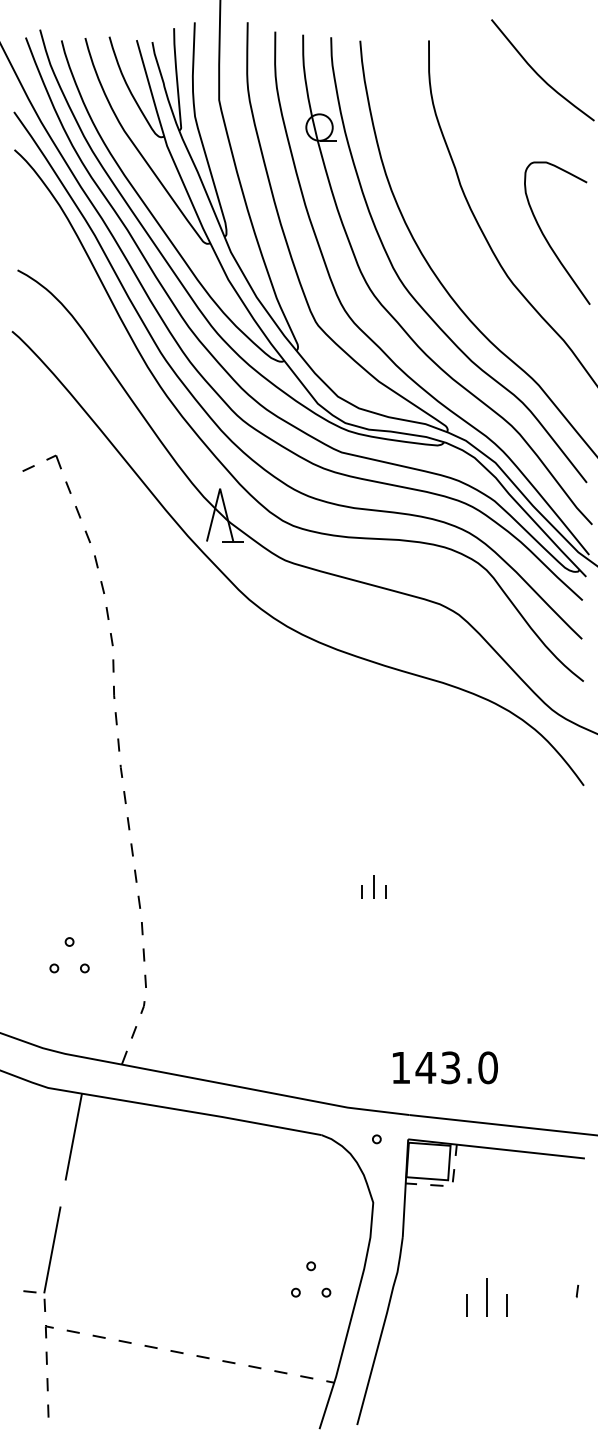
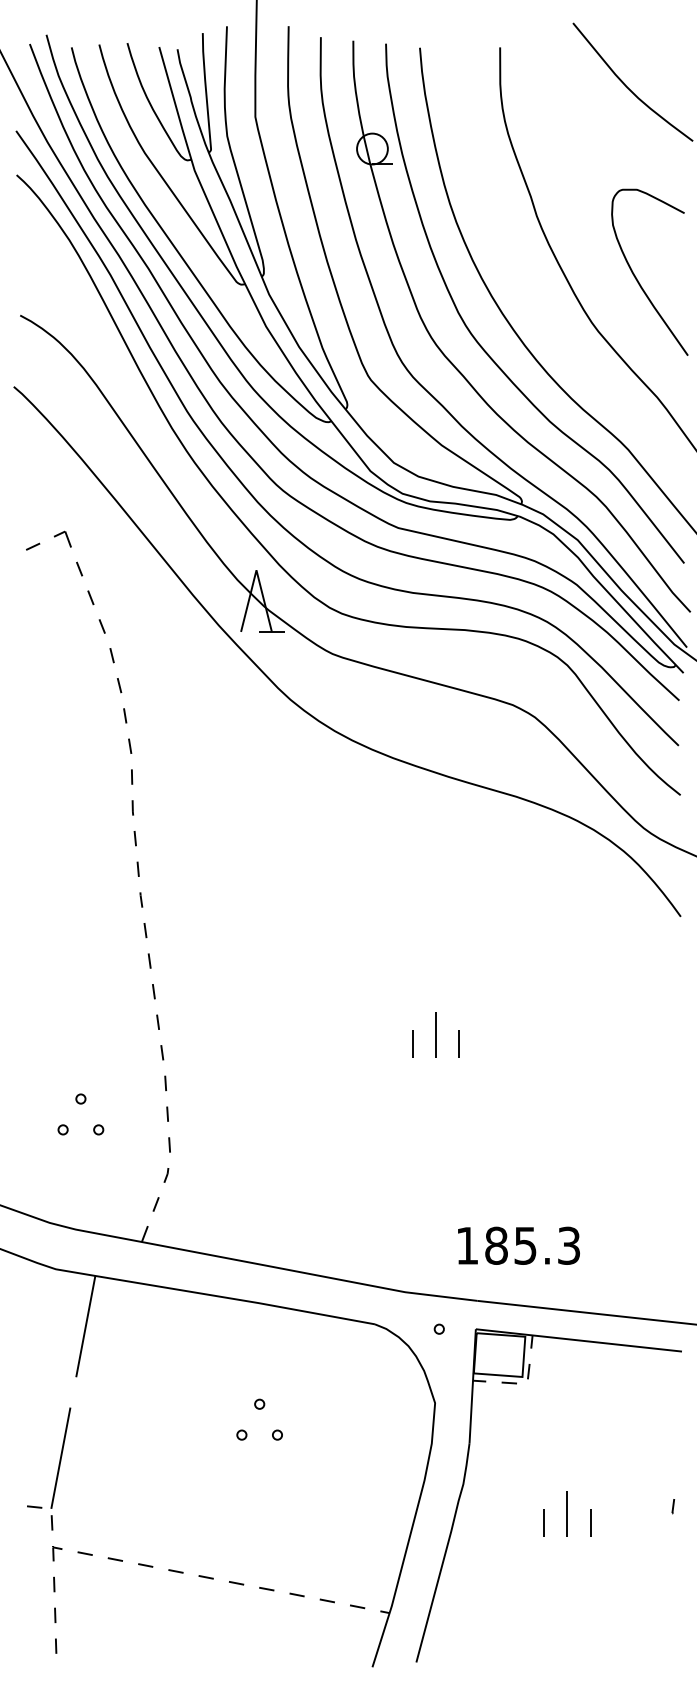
part: (373, 886) -> (435, 1034), size x1.67
text: (456, 1067) -> (532, 1245), 143.0 -> 185.3
part: (311, 1270) -> (259, 1409), moved

